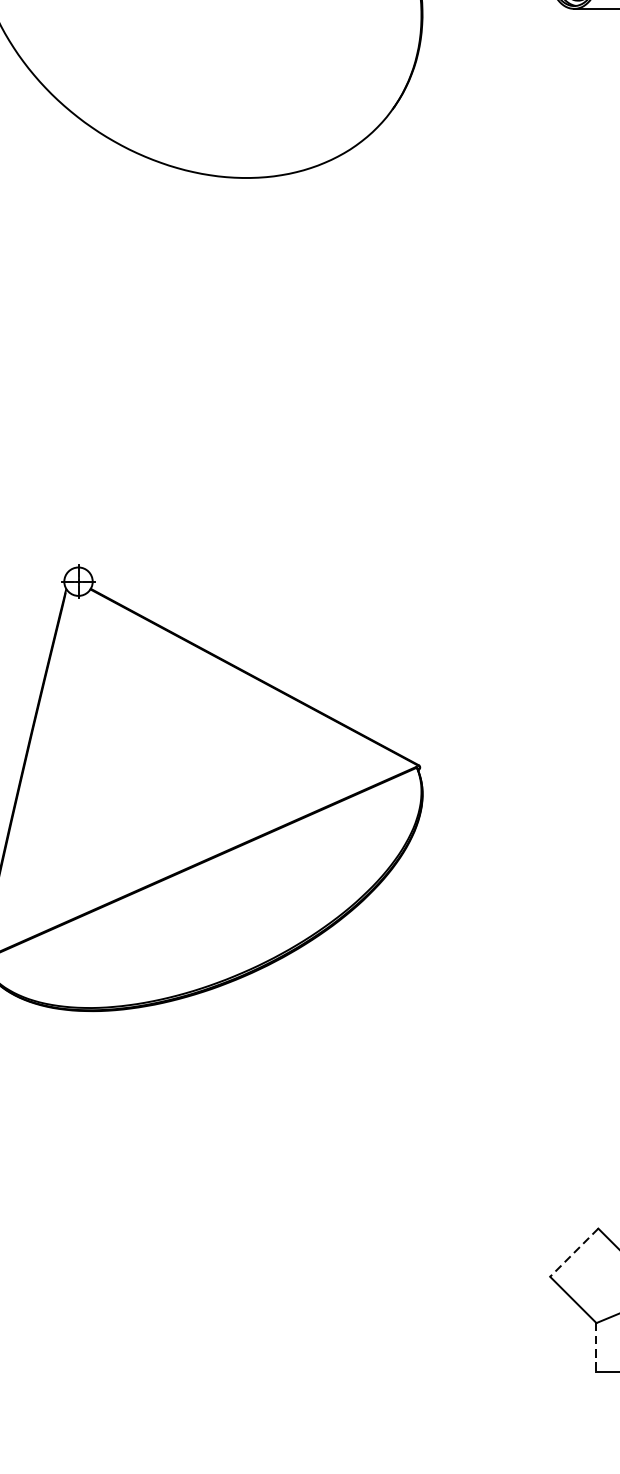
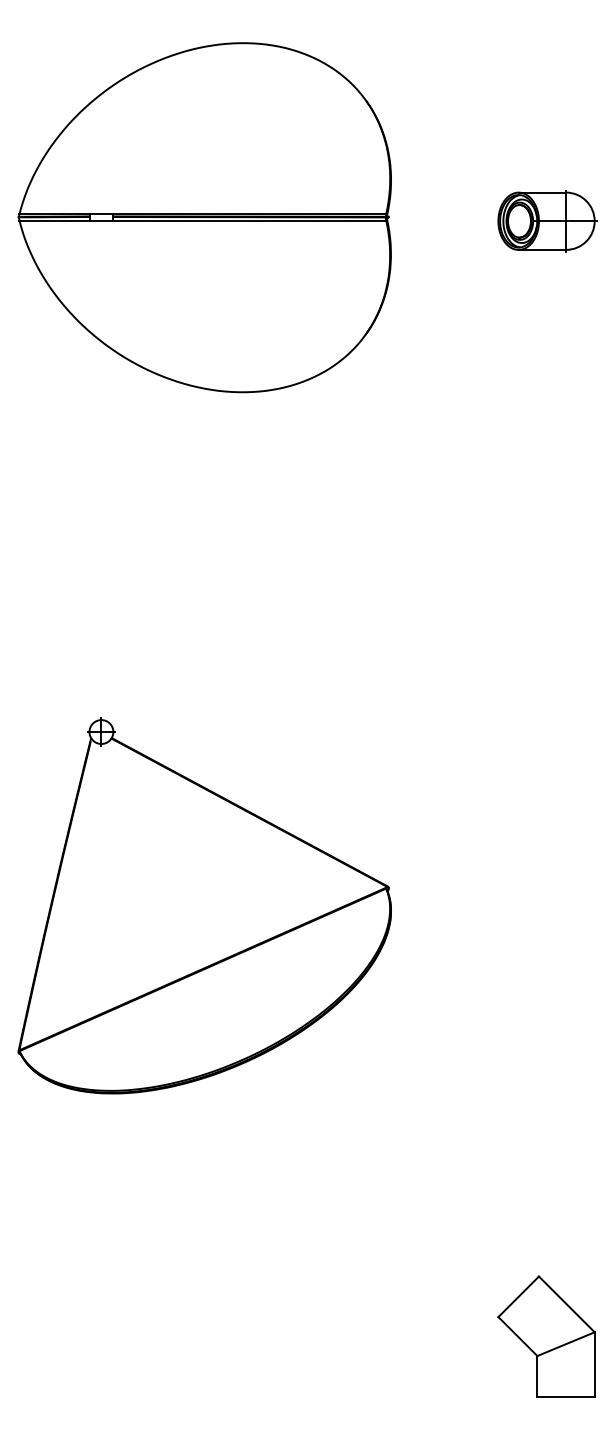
line: (574, 1252) -> (518, 1296), dashed -> solid
line: (596, 1347) -> (537, 1376), dashed -> solid

